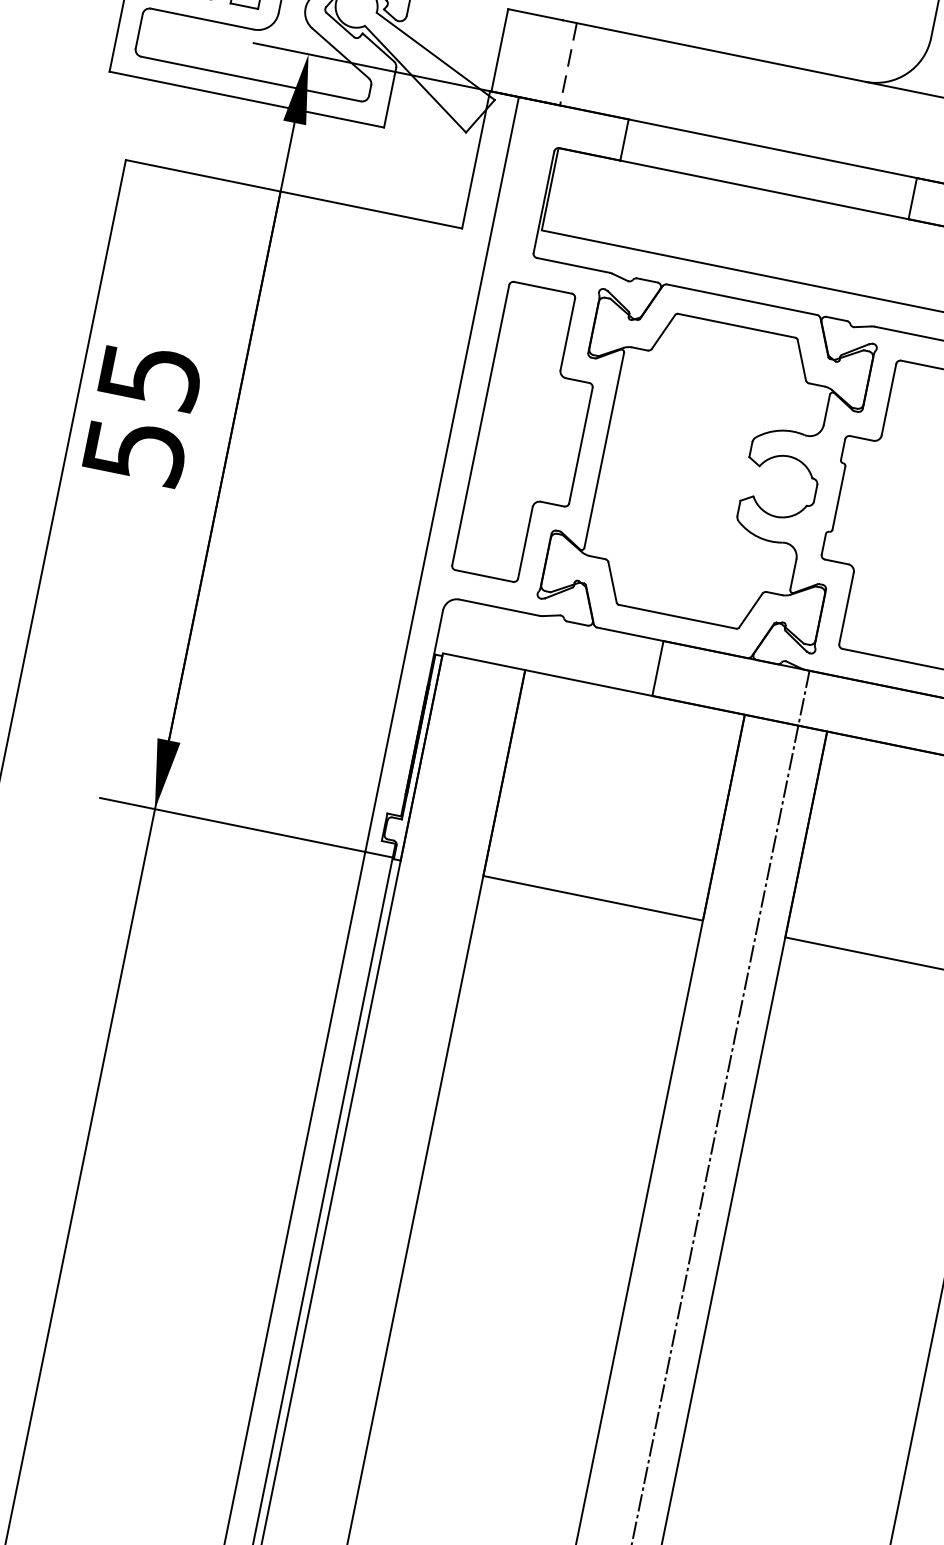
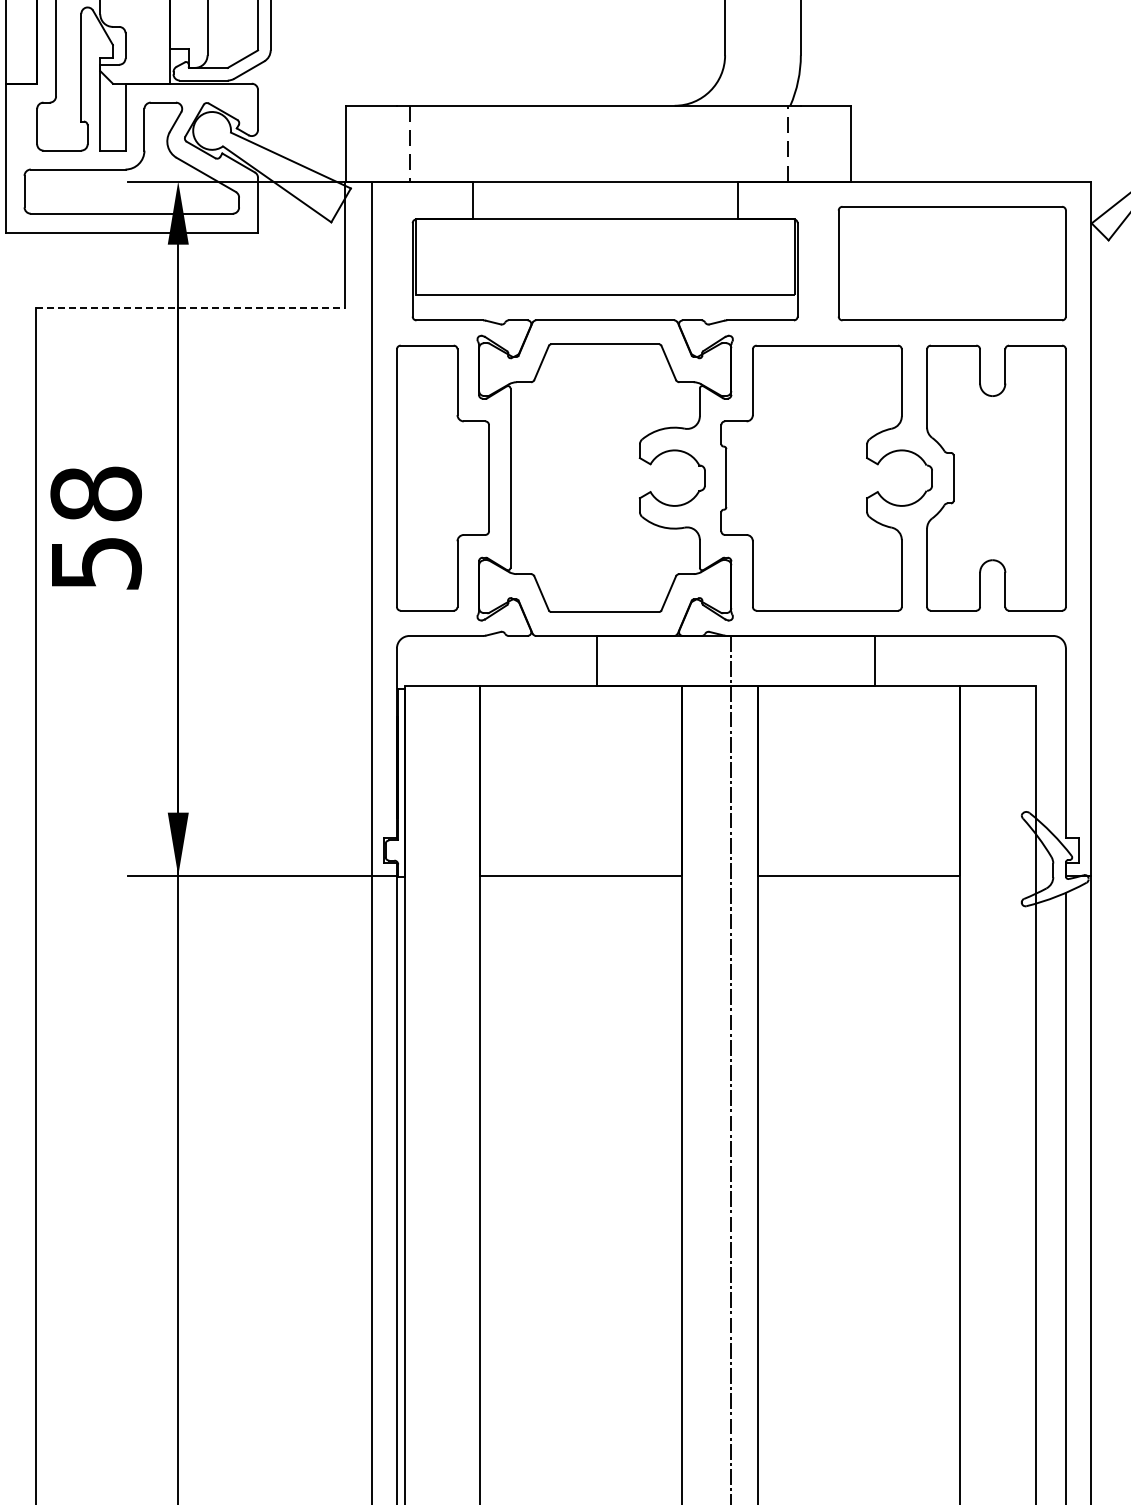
line: (294, 193) -> (190, 307), solid -> dashed
text: (149, 375) -> (95, 493), 55 -> 58

